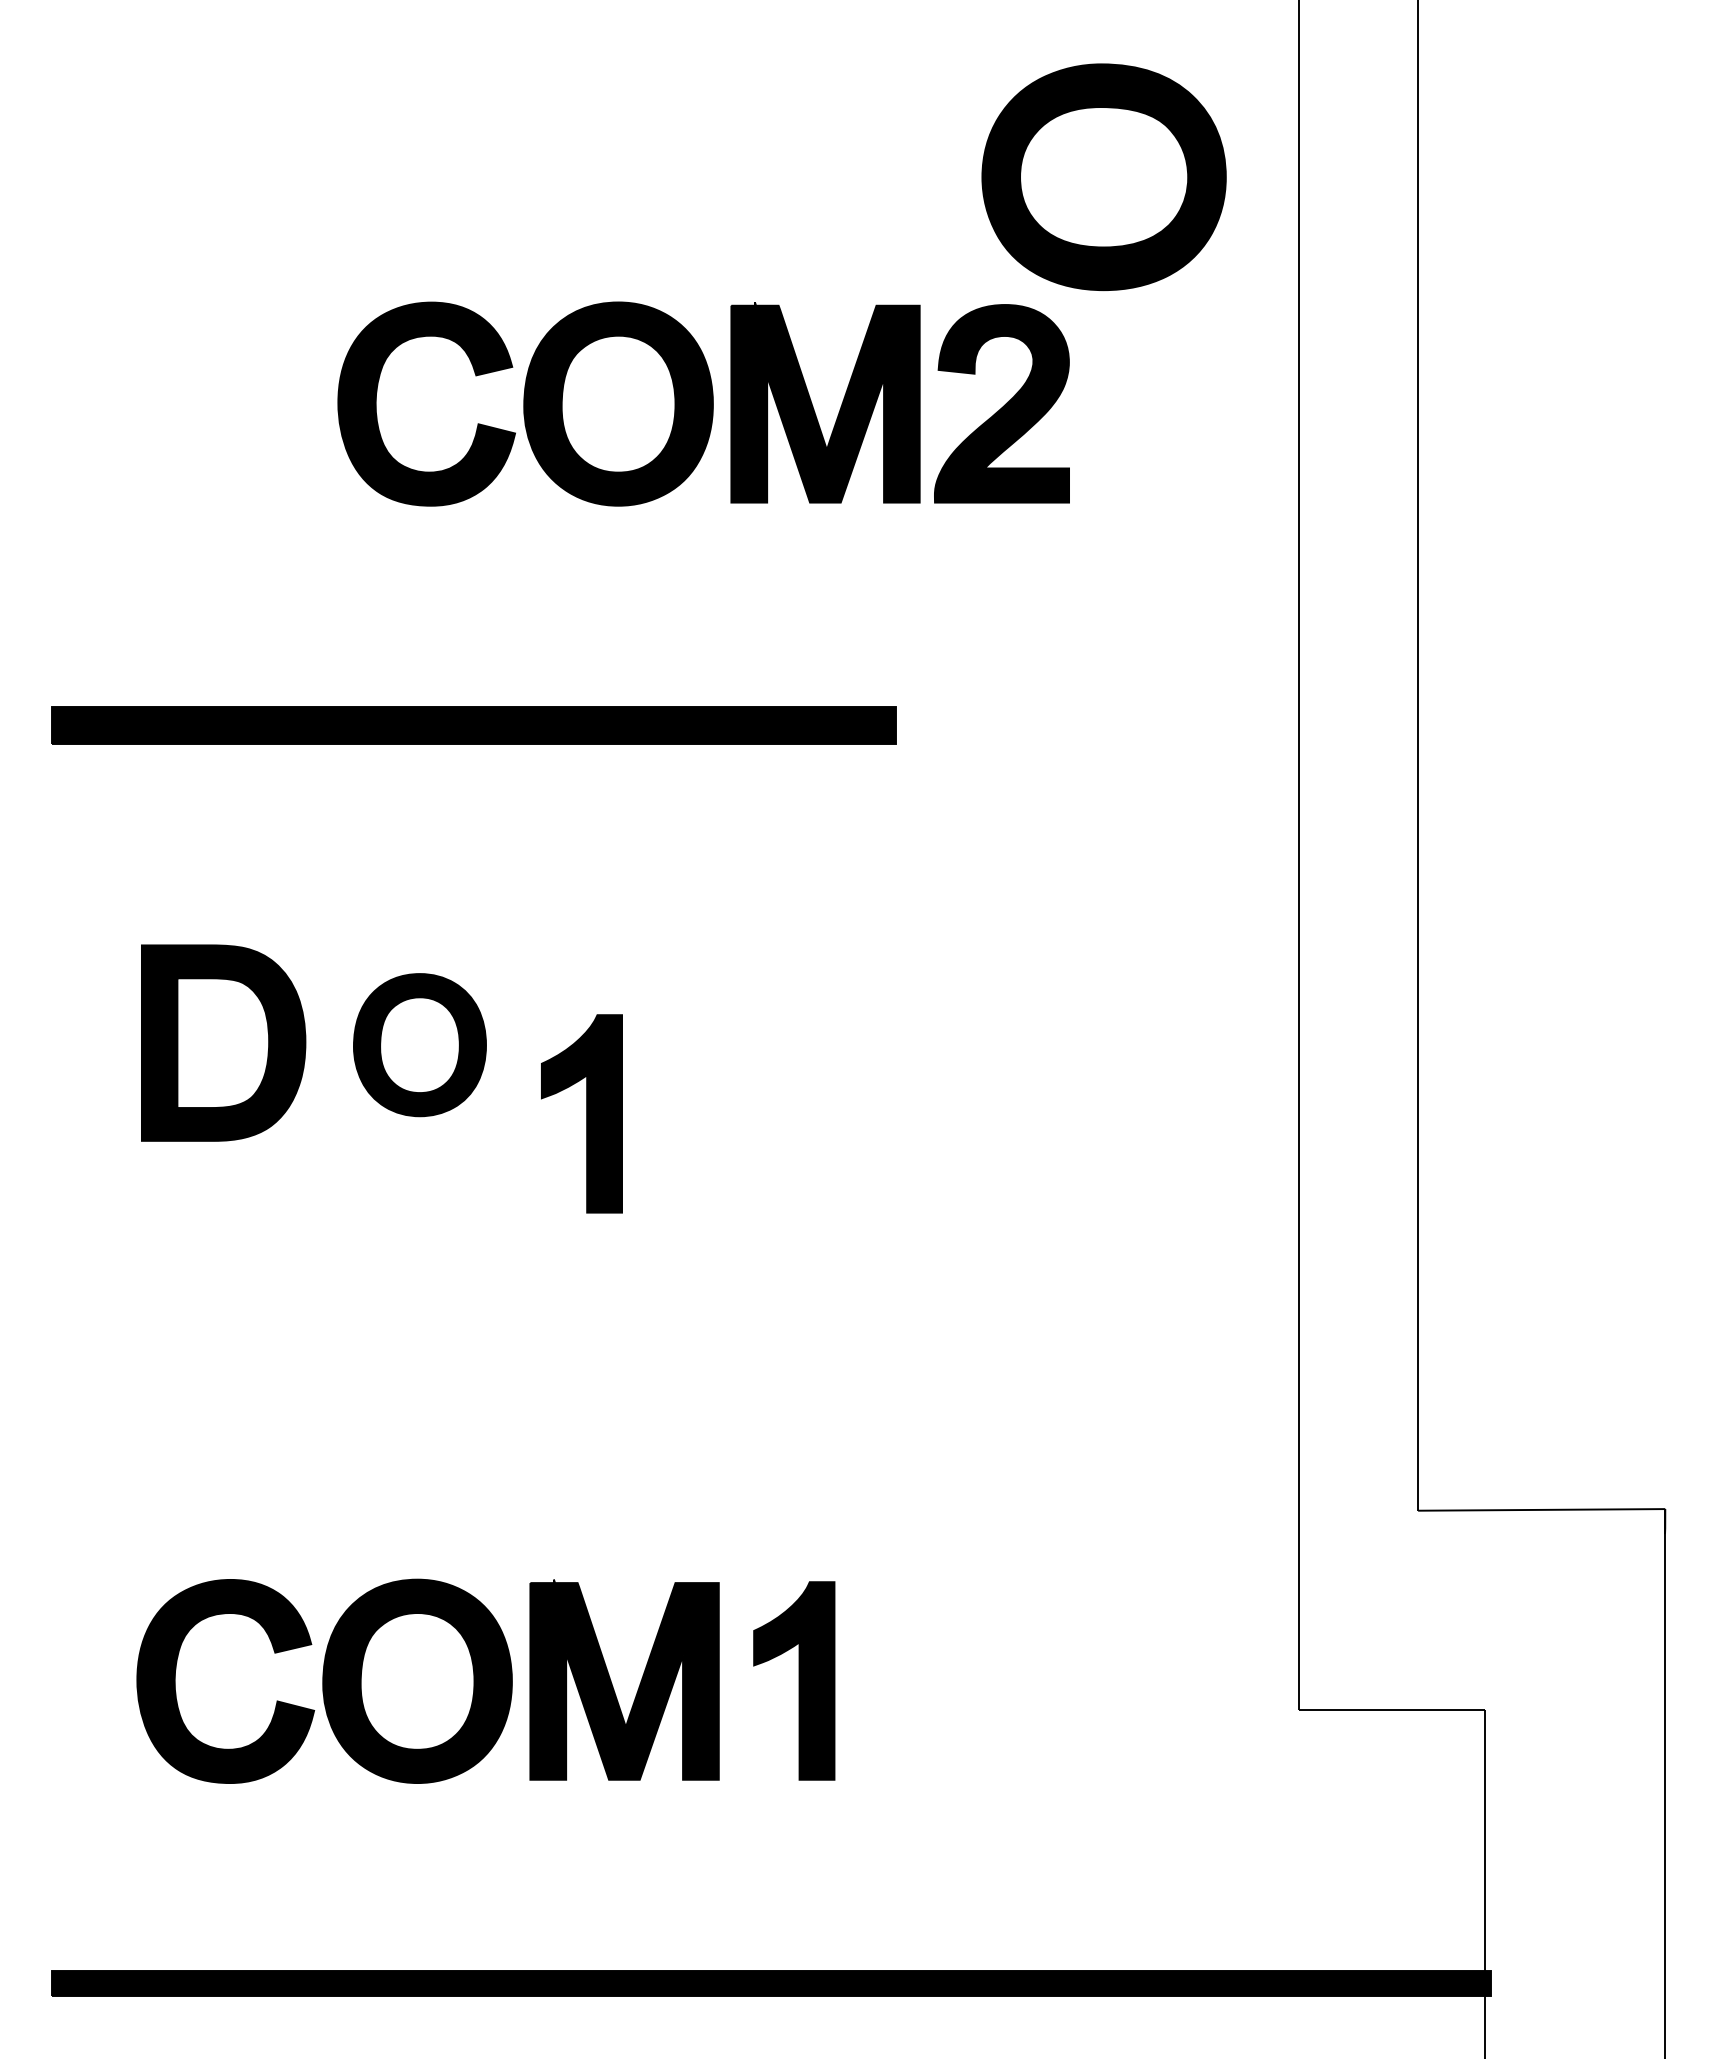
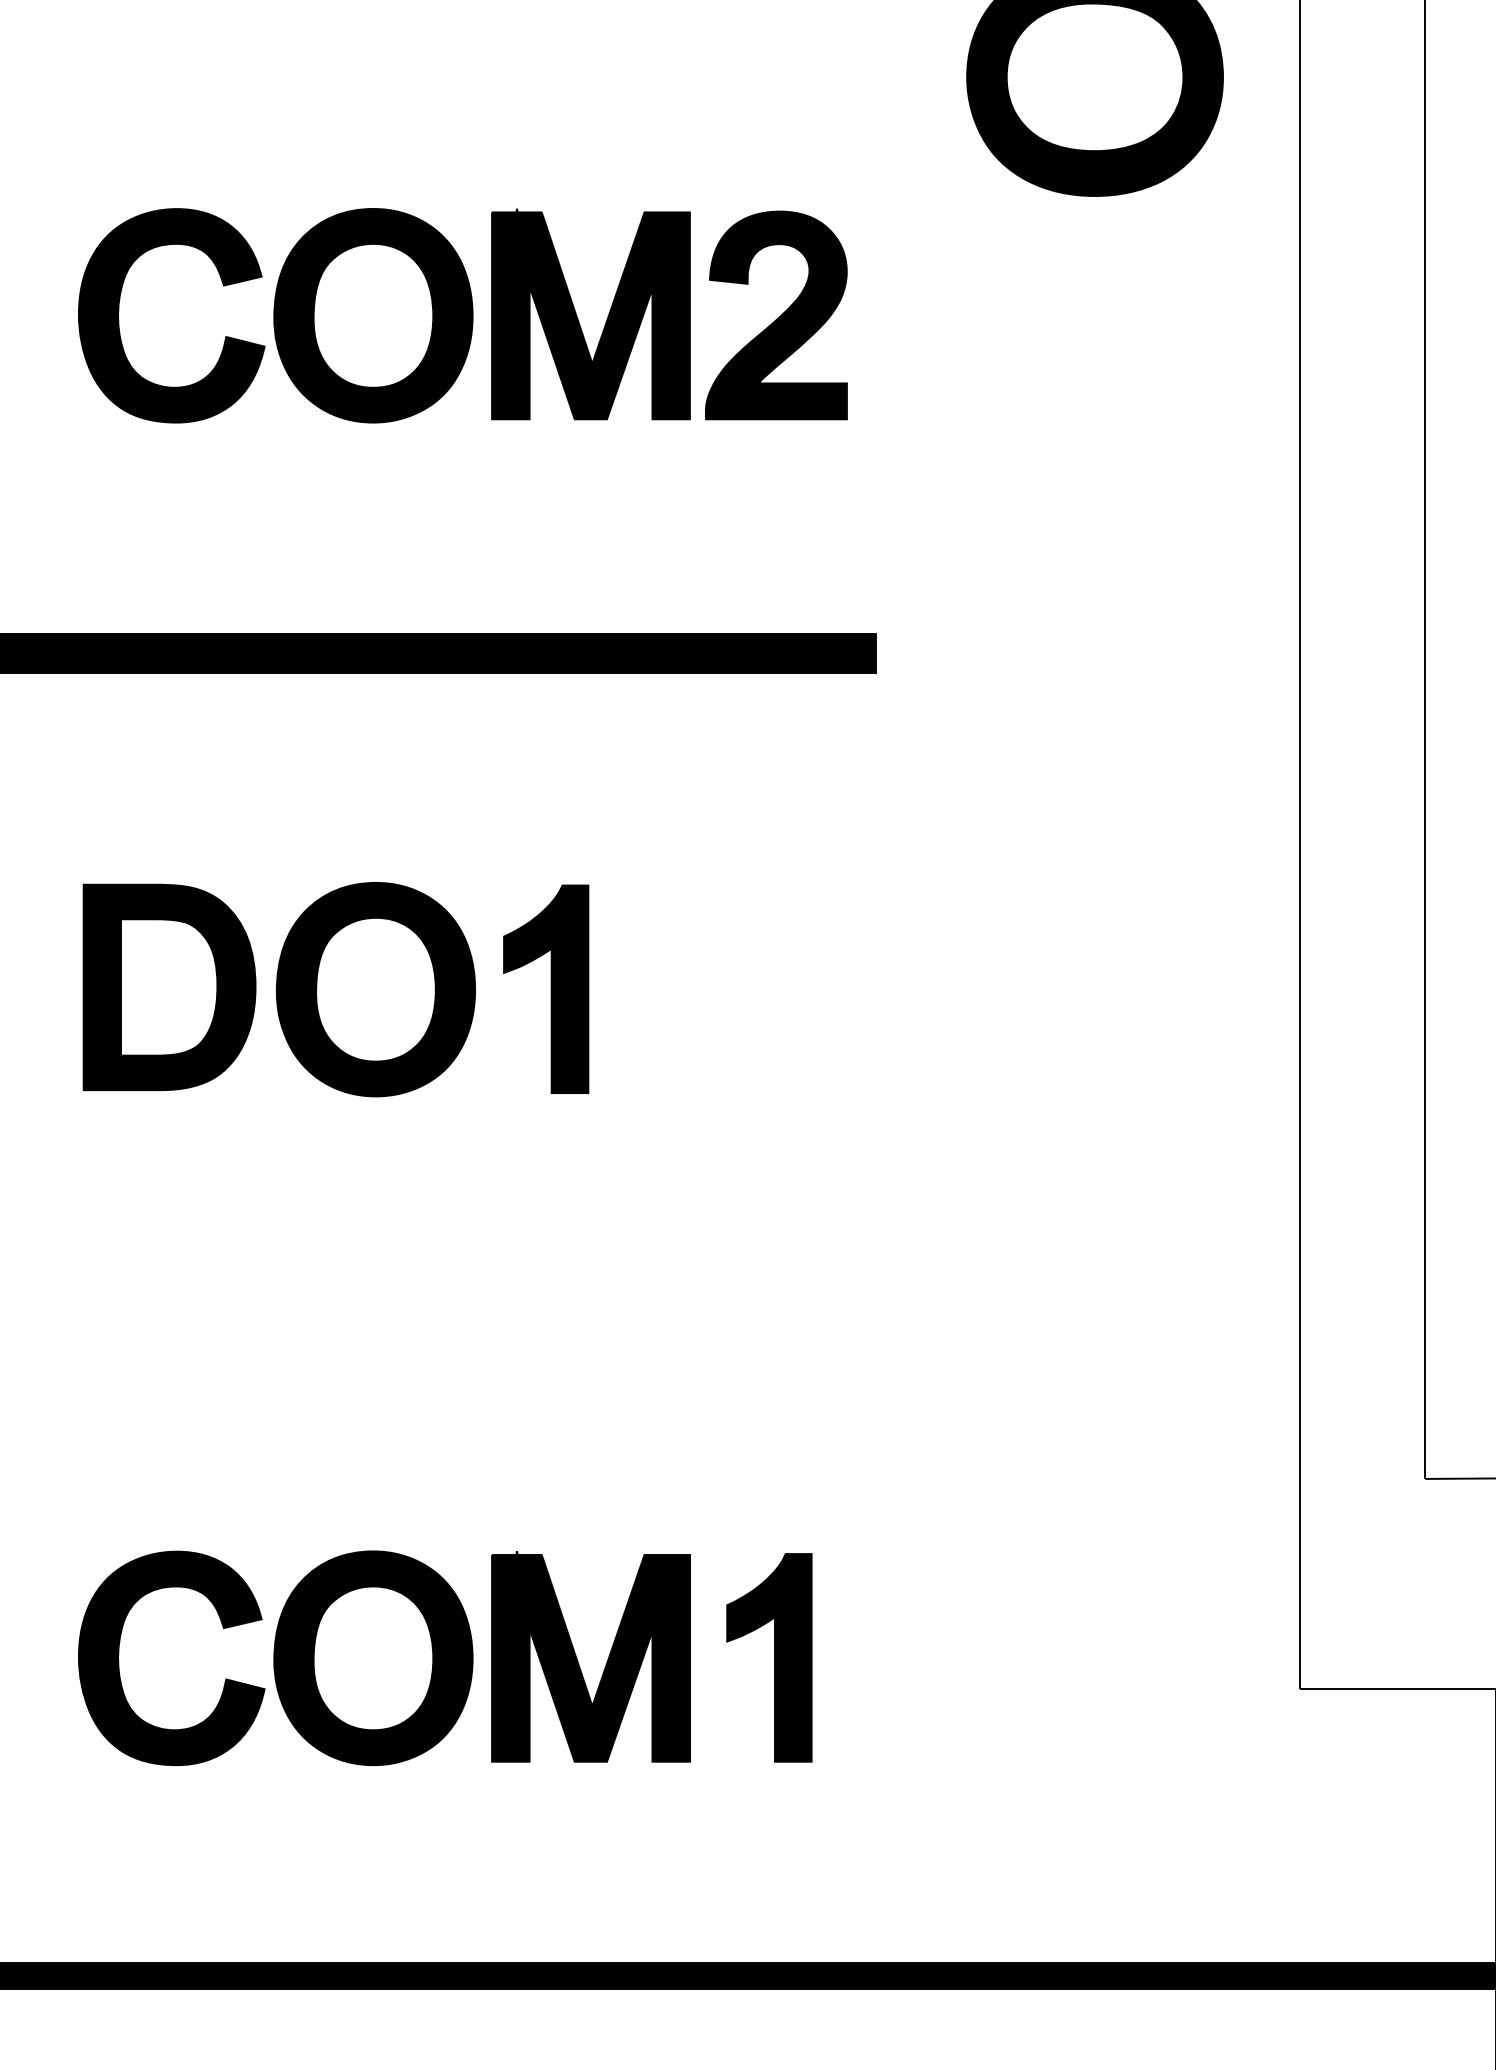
part: (703, 403) -> (462, 315), moved
part: (419, 1044) -> (375, 988), size x1.43
part: (581, 1113) -> (545, 988), moved

